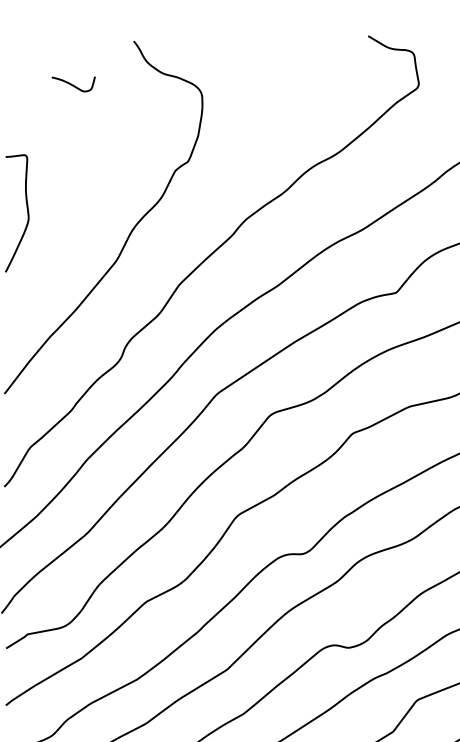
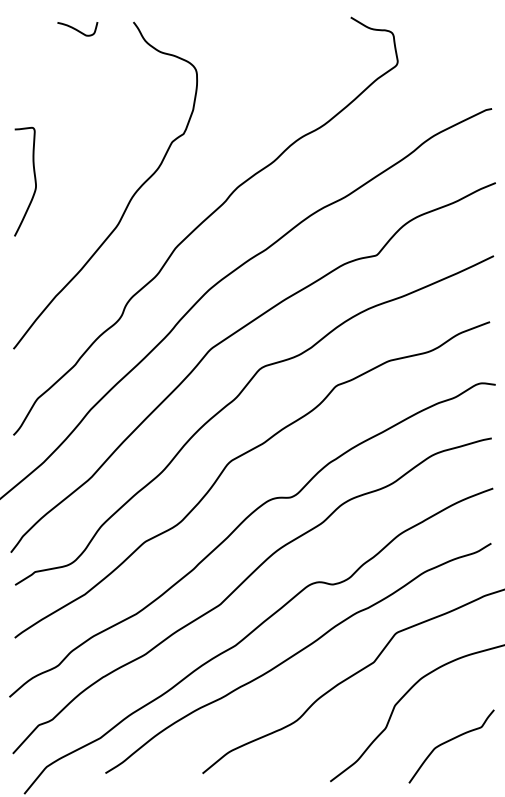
curve: (73, 84) -> (77, 29), moved

